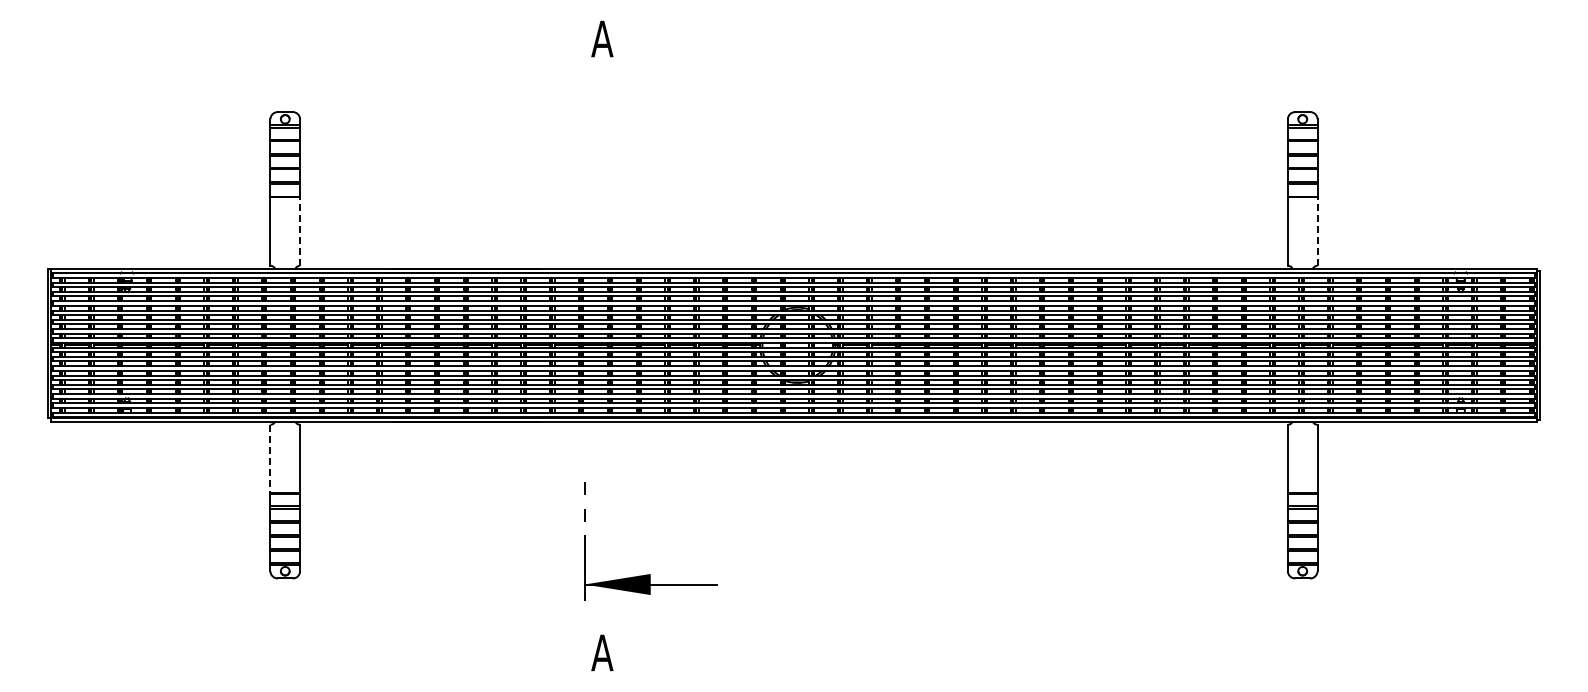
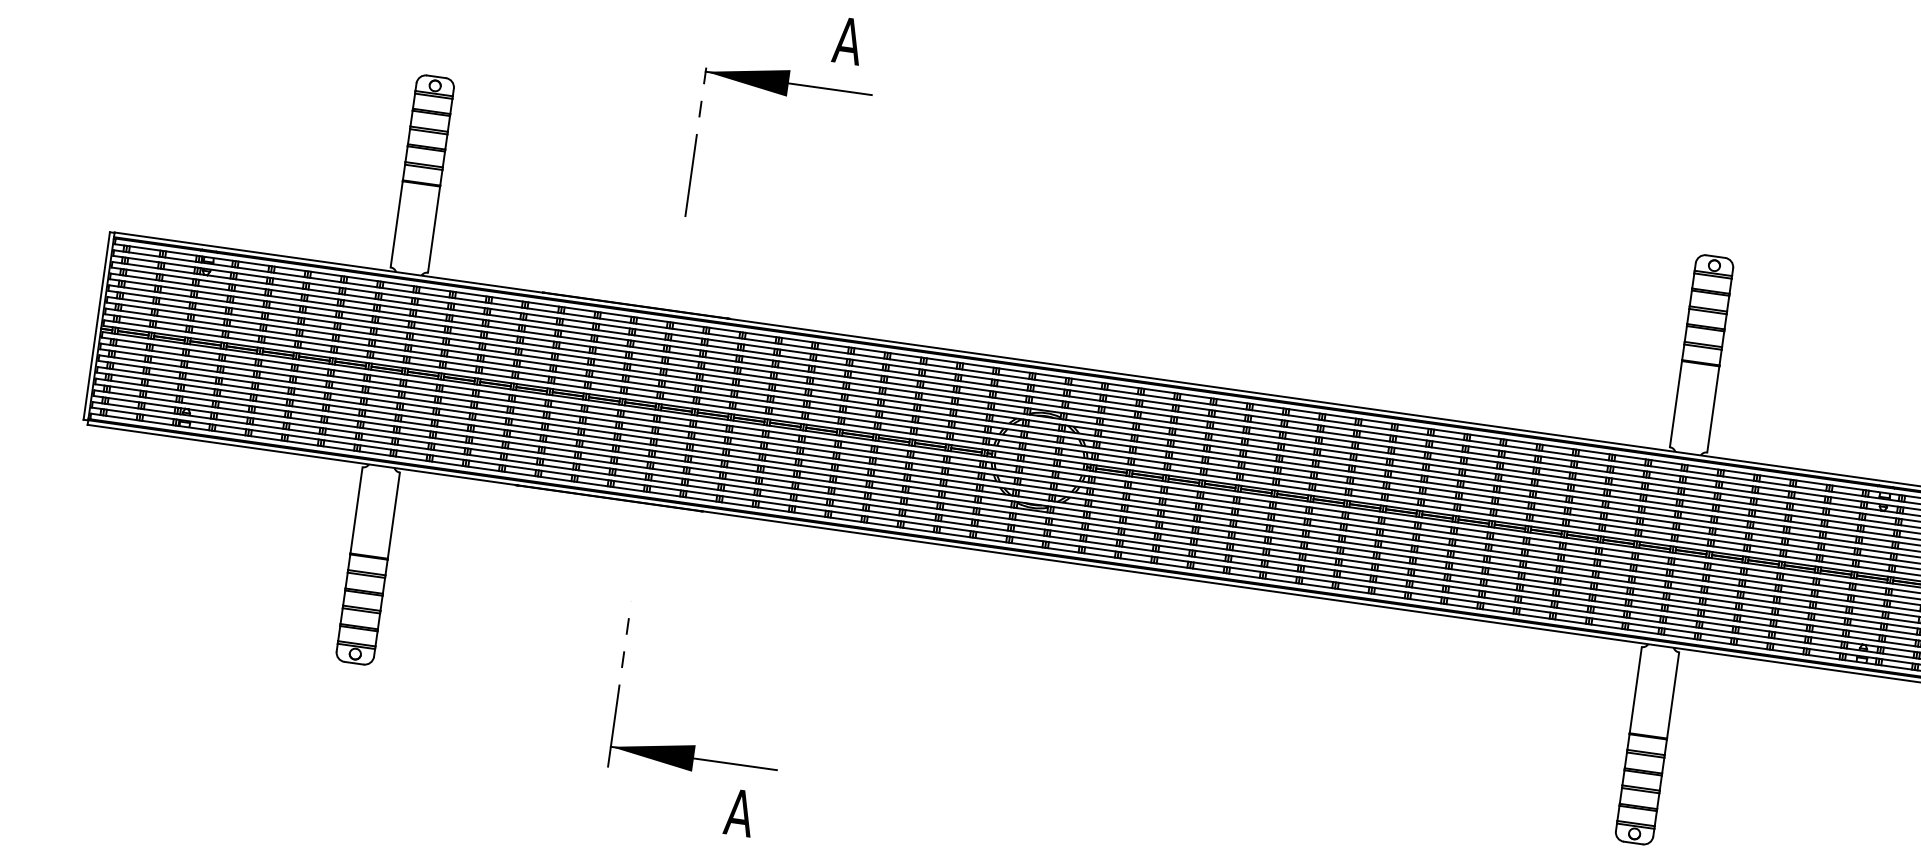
part: (560, 88) -> (786, 95), added
line: (300, 231) -> (434, 229), dashed -> solid
line: (1317, 231) -> (1713, 409), dashed -> solid
line: (270, 459) -> (356, 511), dashed -> solid
part: (650, 574) -> (695, 745), moved

